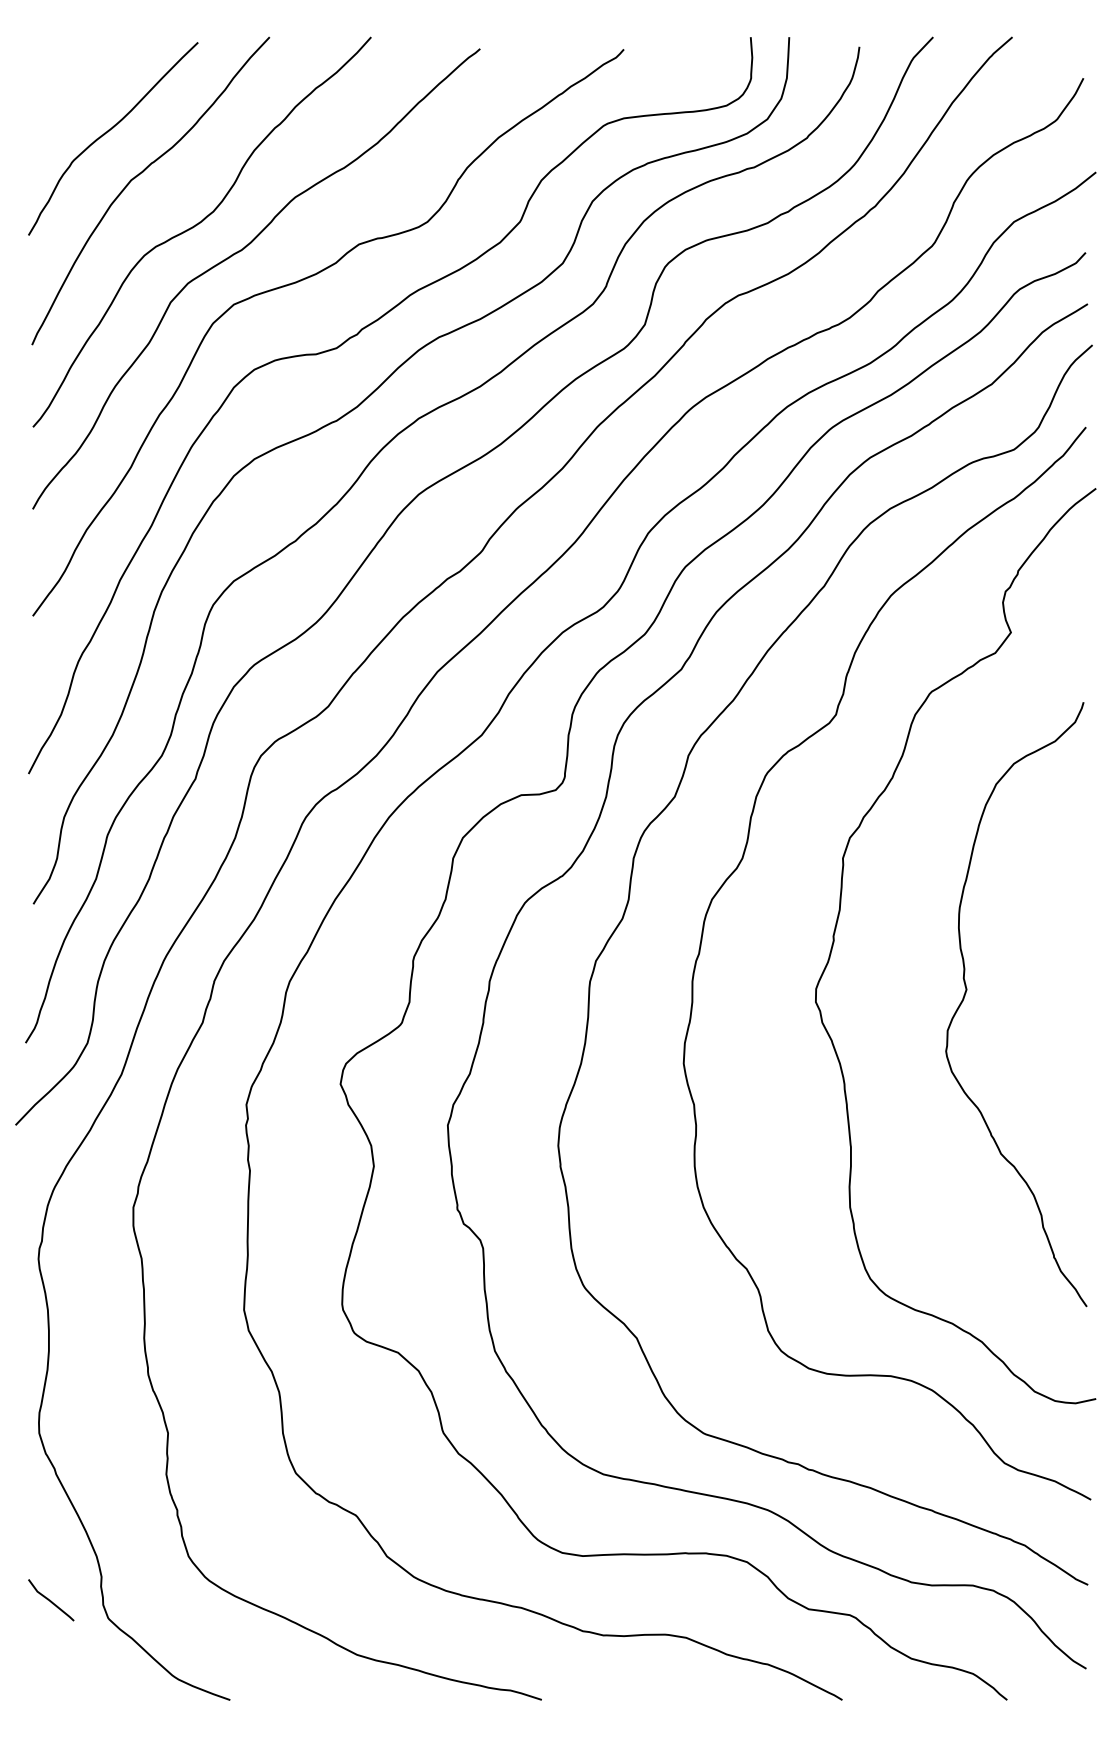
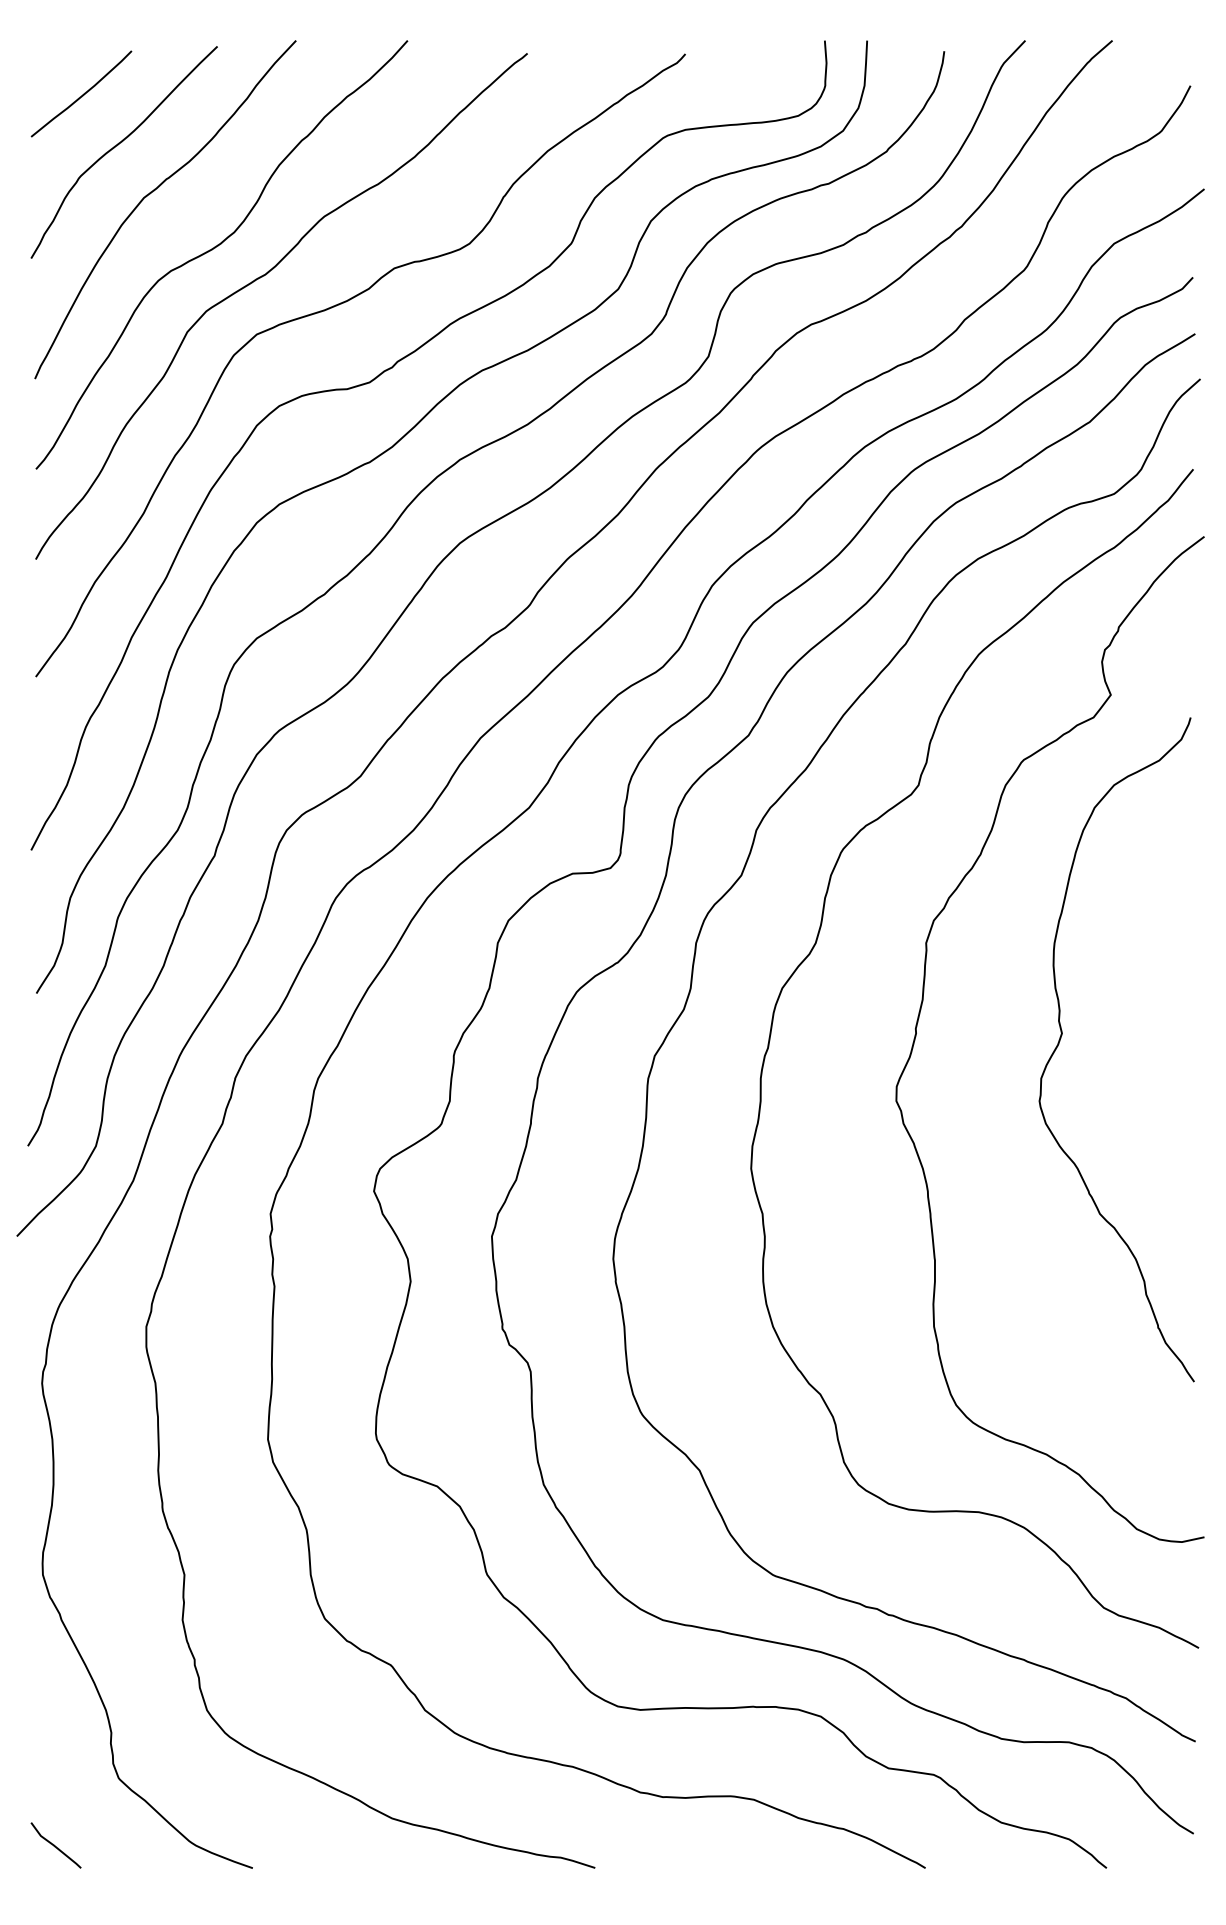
curve: (75, 86) -> (82, 94), added
curve: (967, 991) -> (1062, 1035), moved
line: (50, 1600) -> (55, 1845), moved

